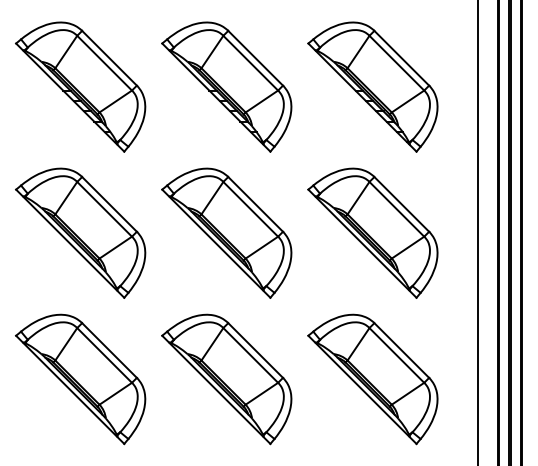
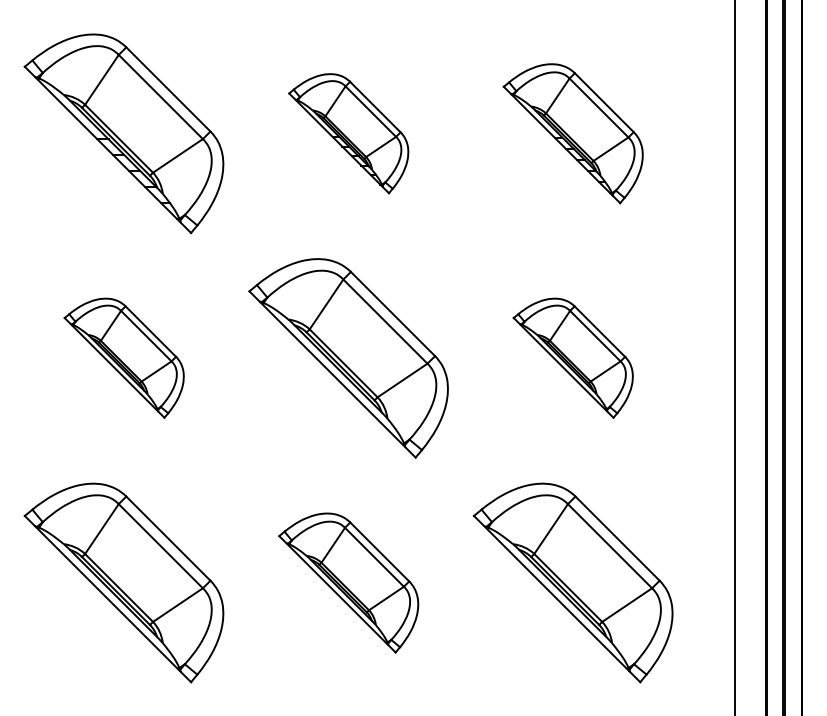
part: (226, 86) -> (348, 132), size x0.6
part: (372, 86) -> (572, 132), size x0.7
part: (80, 232) -> (123, 357), size x0.6
part: (372, 232) -> (572, 357), size x0.6
part: (226, 379) -> (348, 583), size x0.7

